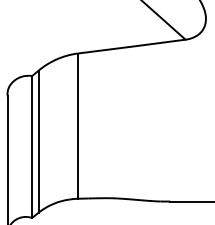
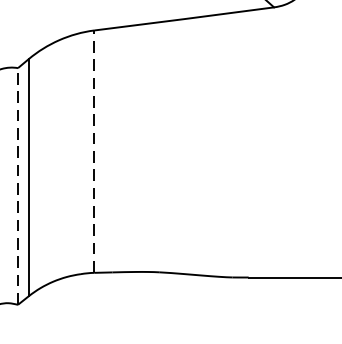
line: (77, 126) -> (93, 152), solid -> dashed
line: (32, 147) -> (18, 187), solid -> dashed

